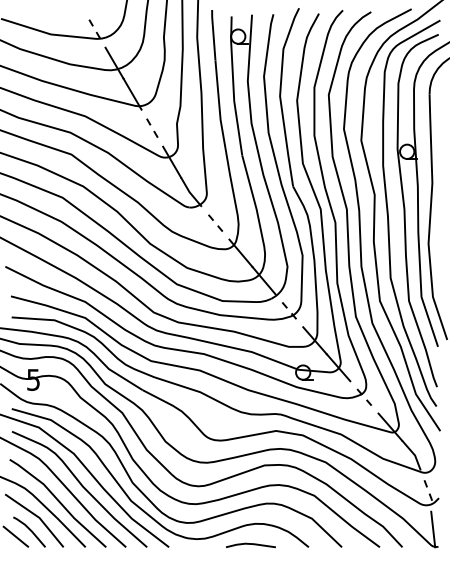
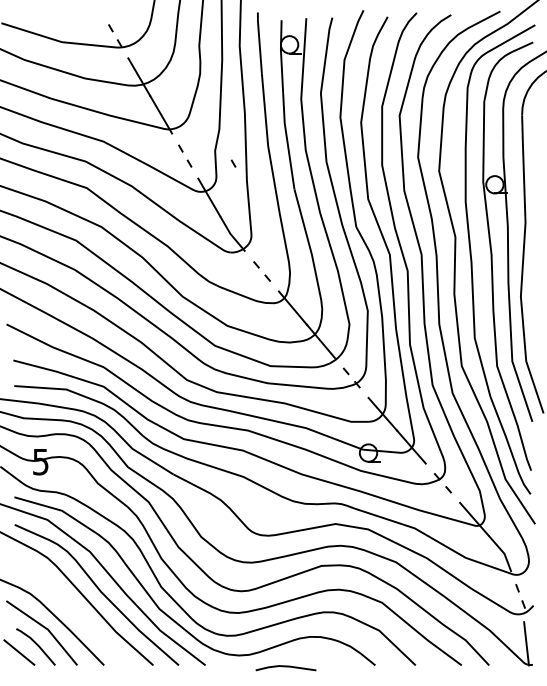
line: (192, 134) -> (233, 163), added
line: (58, 502) -> (71, 610), removed
curve: (250, 544) -> (285, 667), moved

